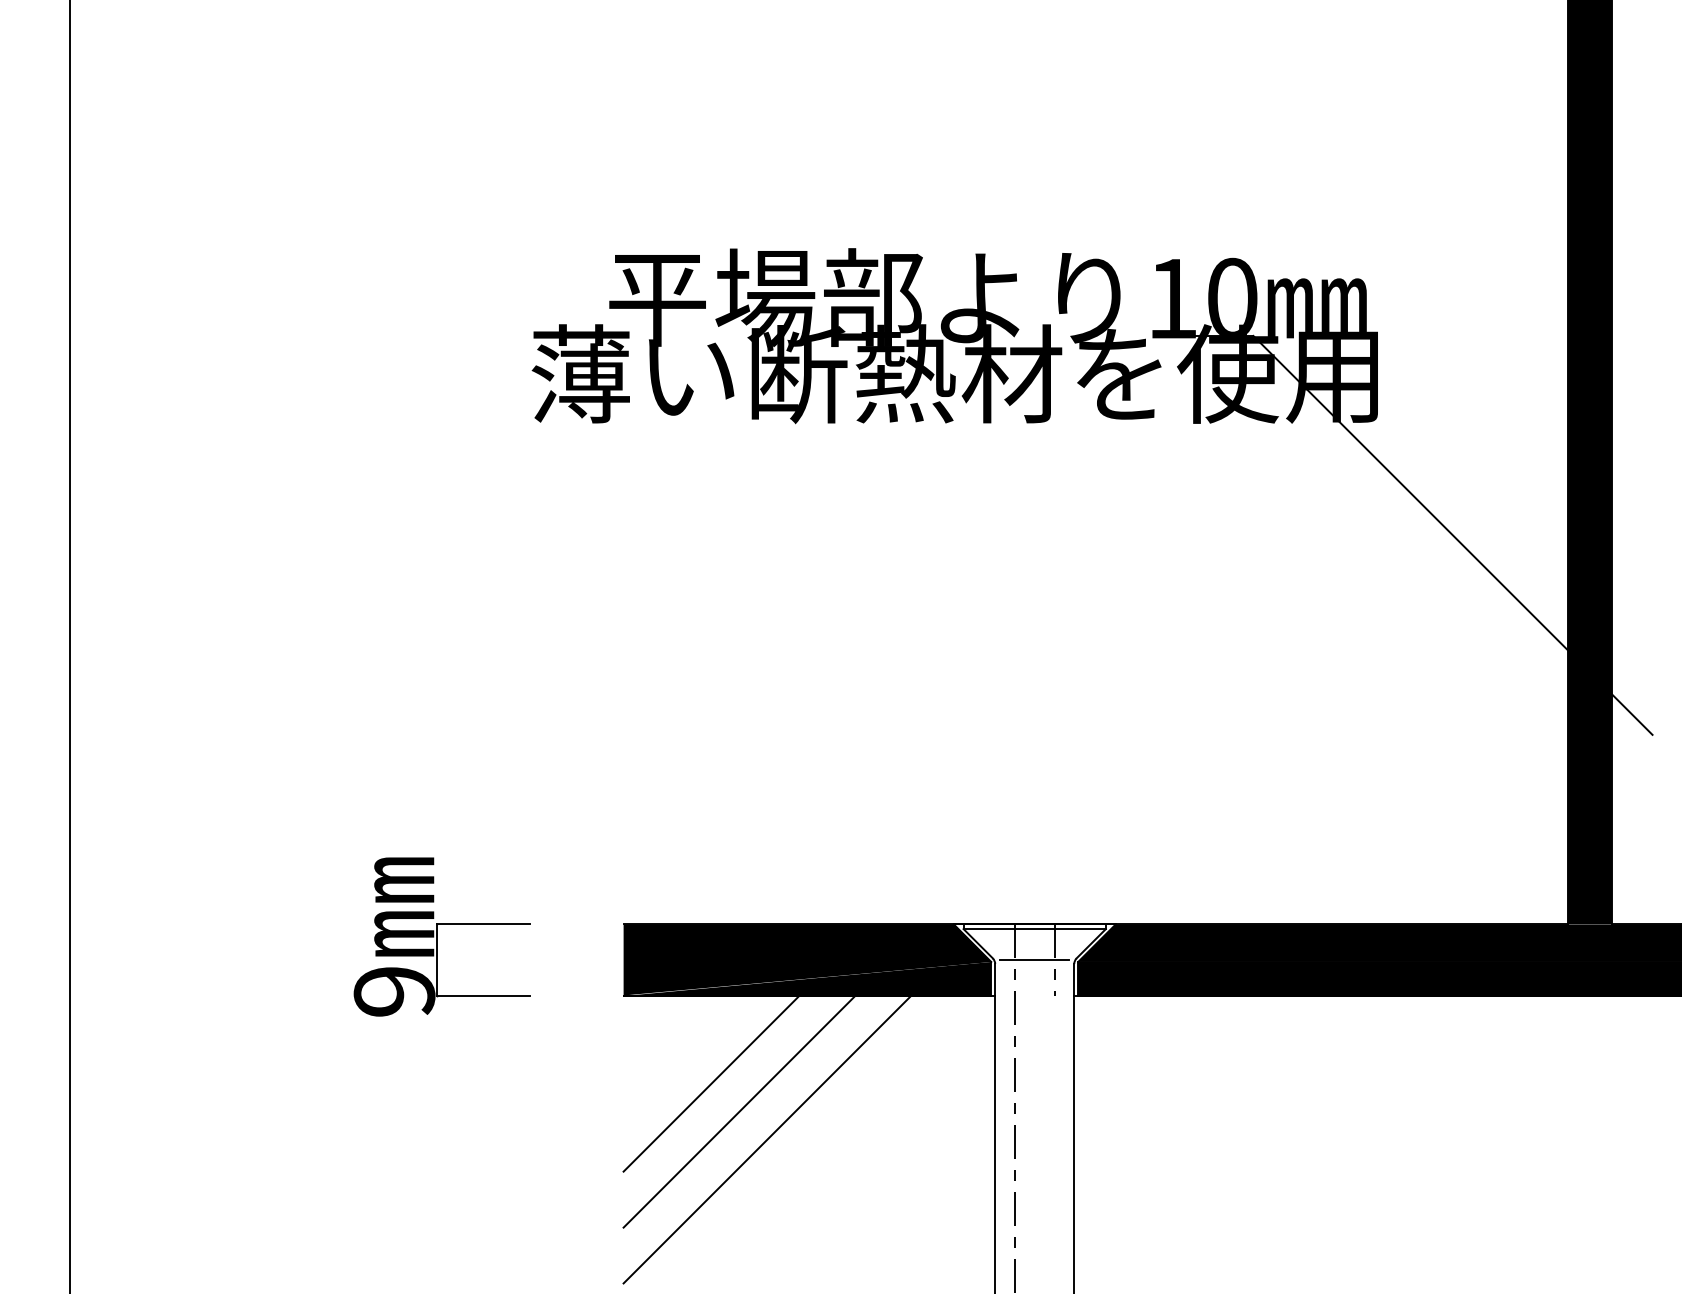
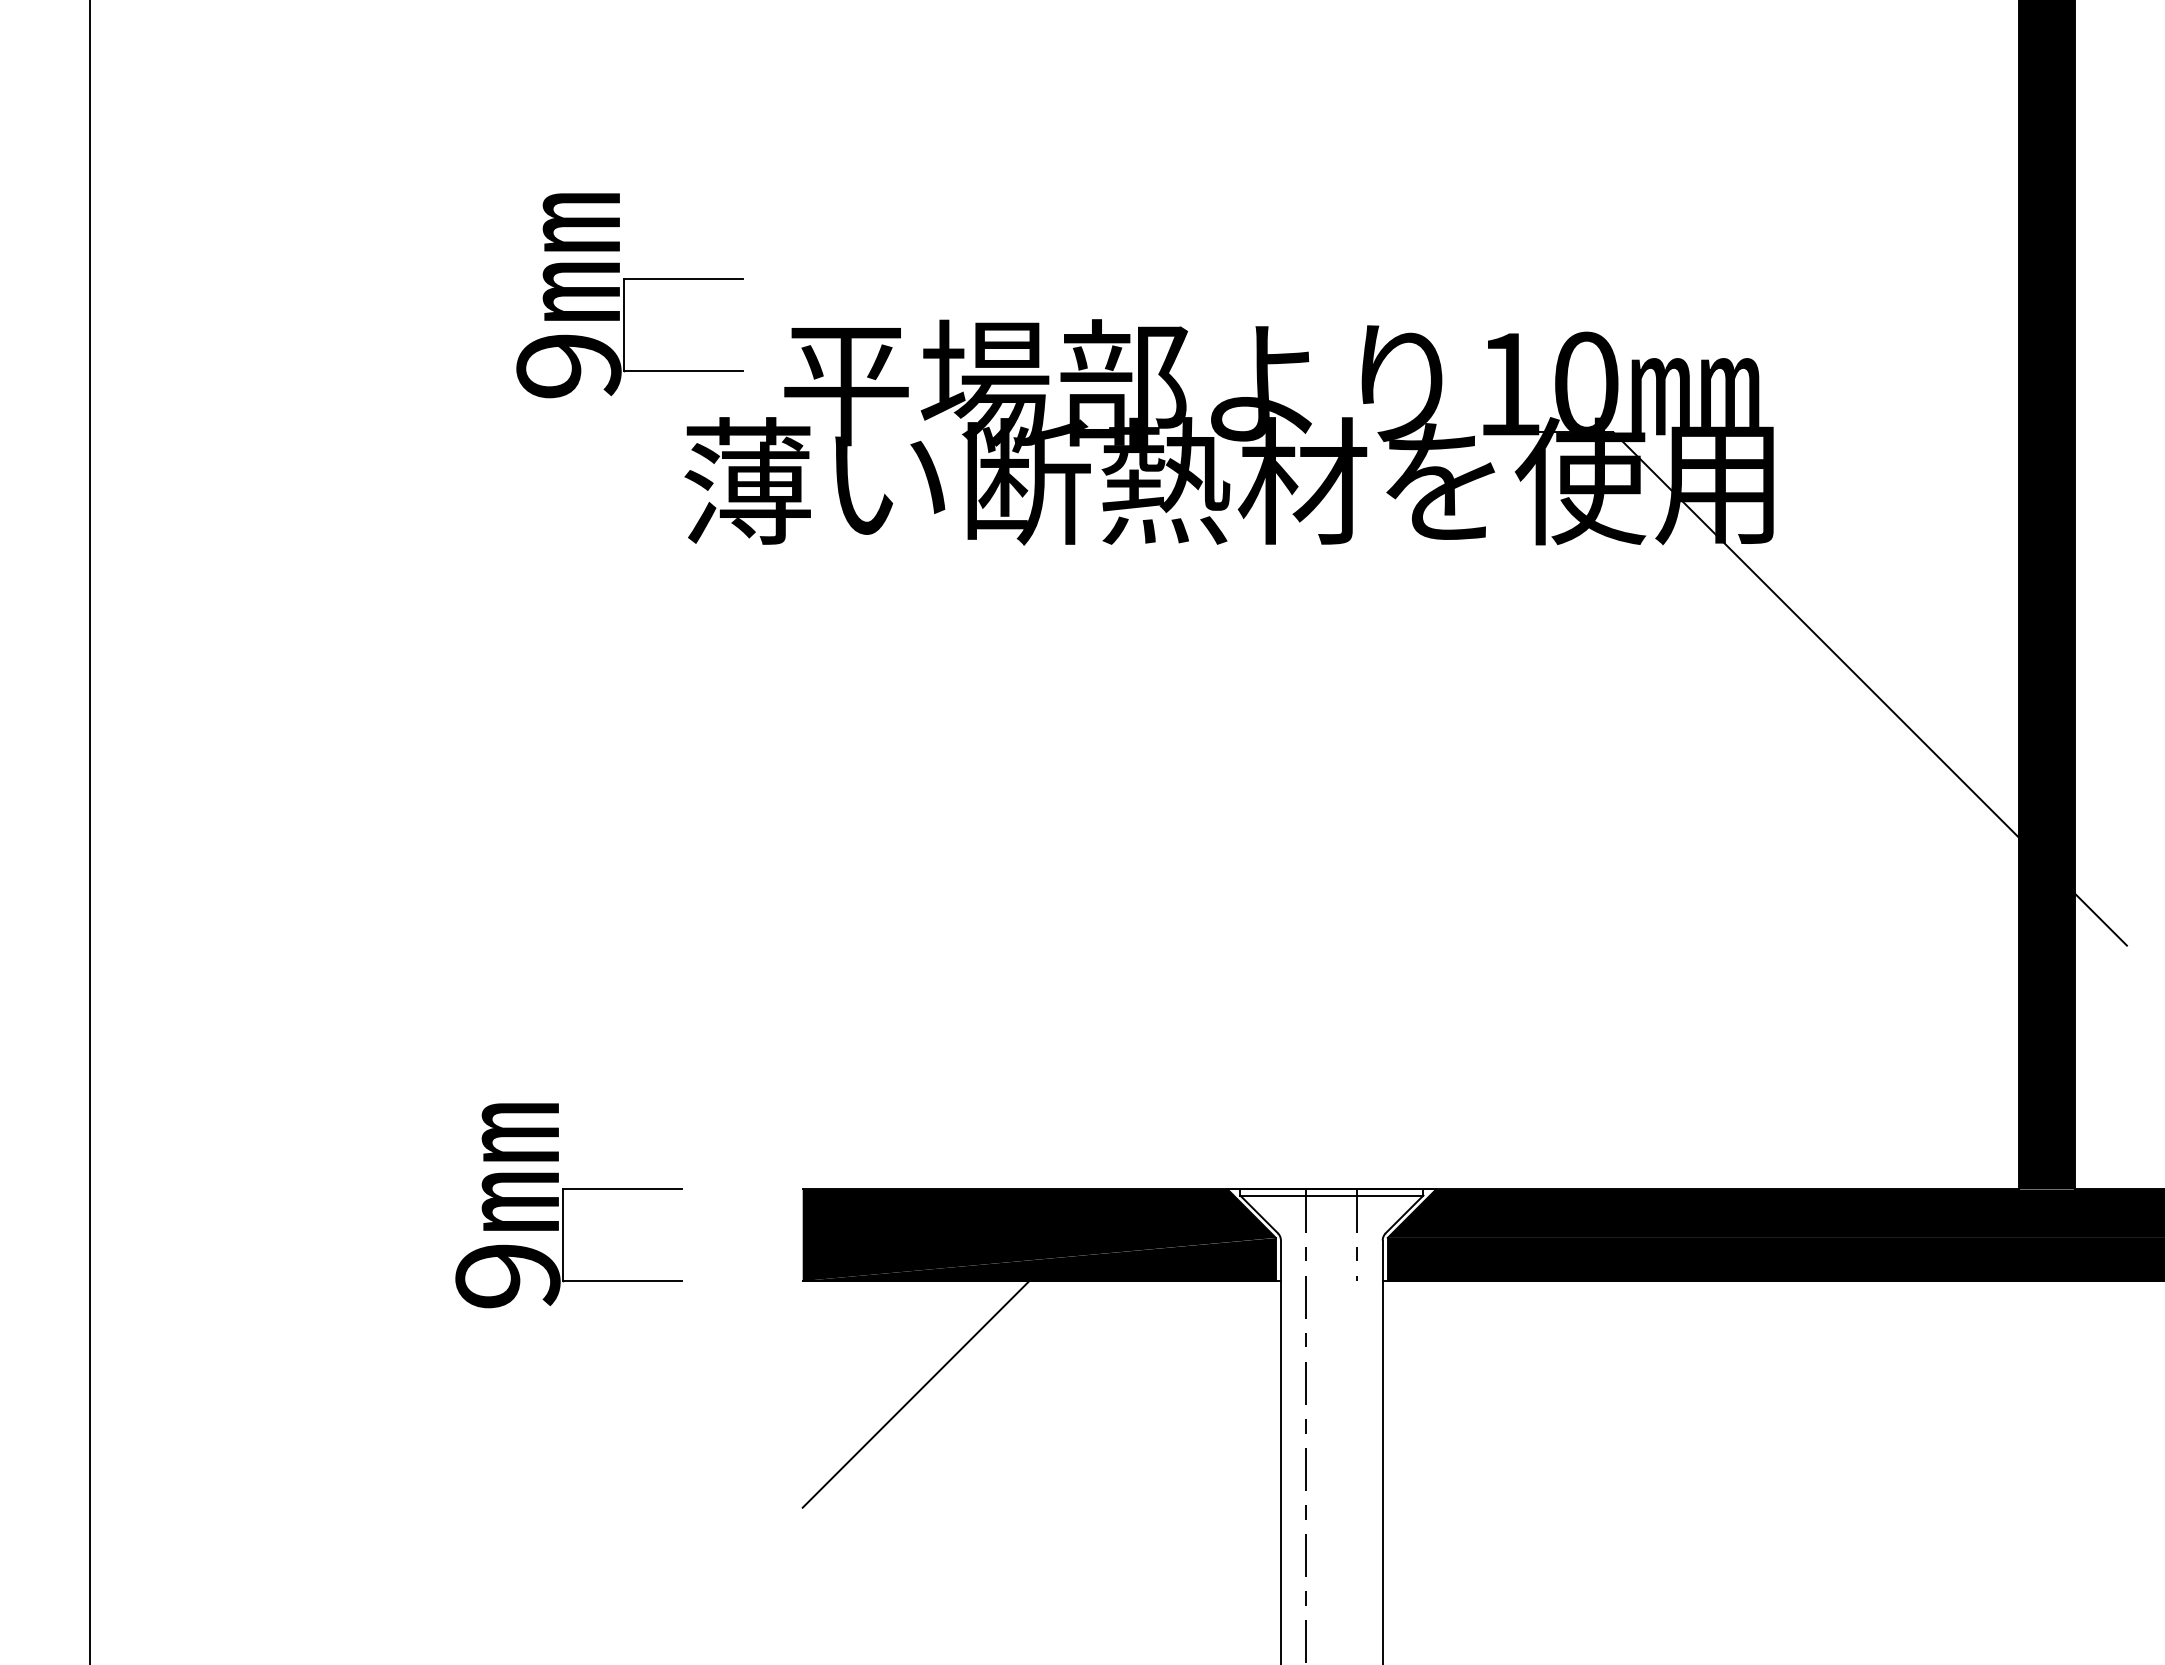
part: (489, 229) -> (629, 295), added
line: (1034, 960) -> (1331, 1235), removed
line: (739, 1111) -> (951, 1430), removed
line: (767, 1139) -> (987, 1466), removed

